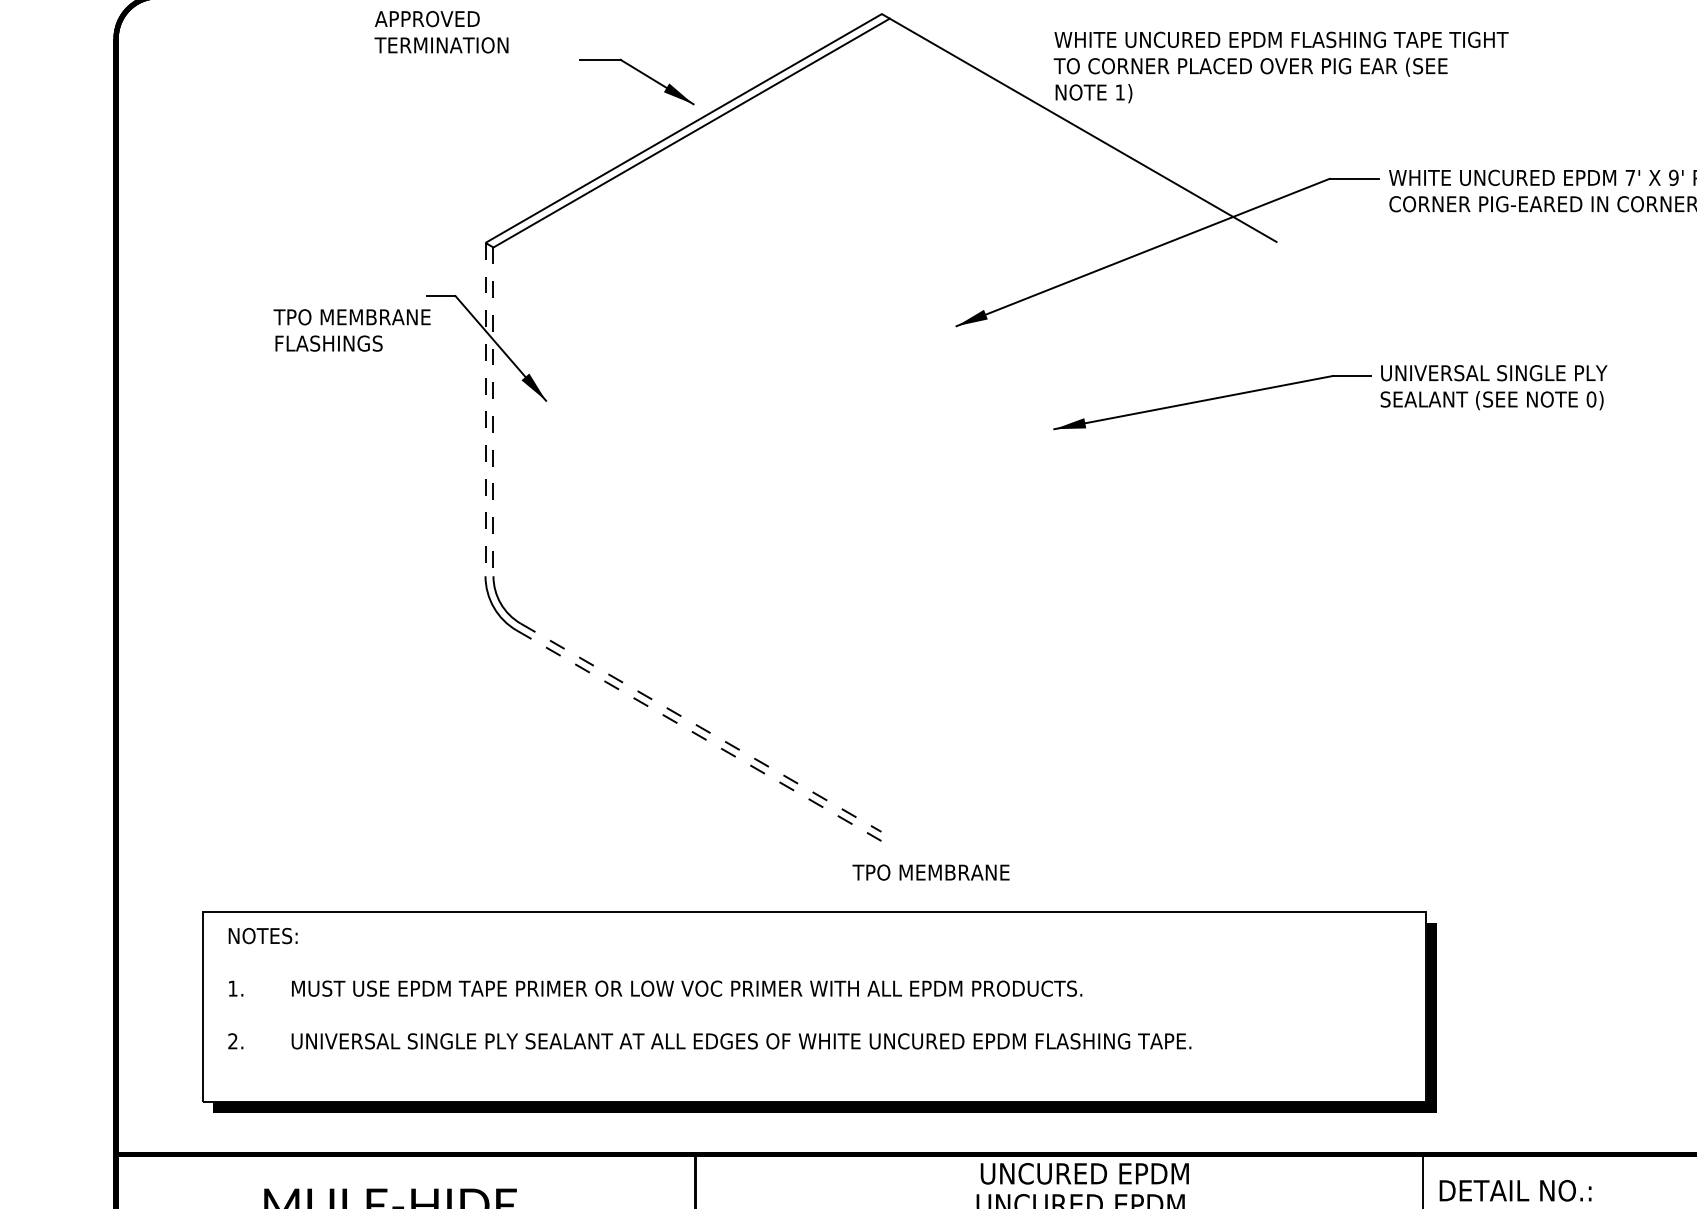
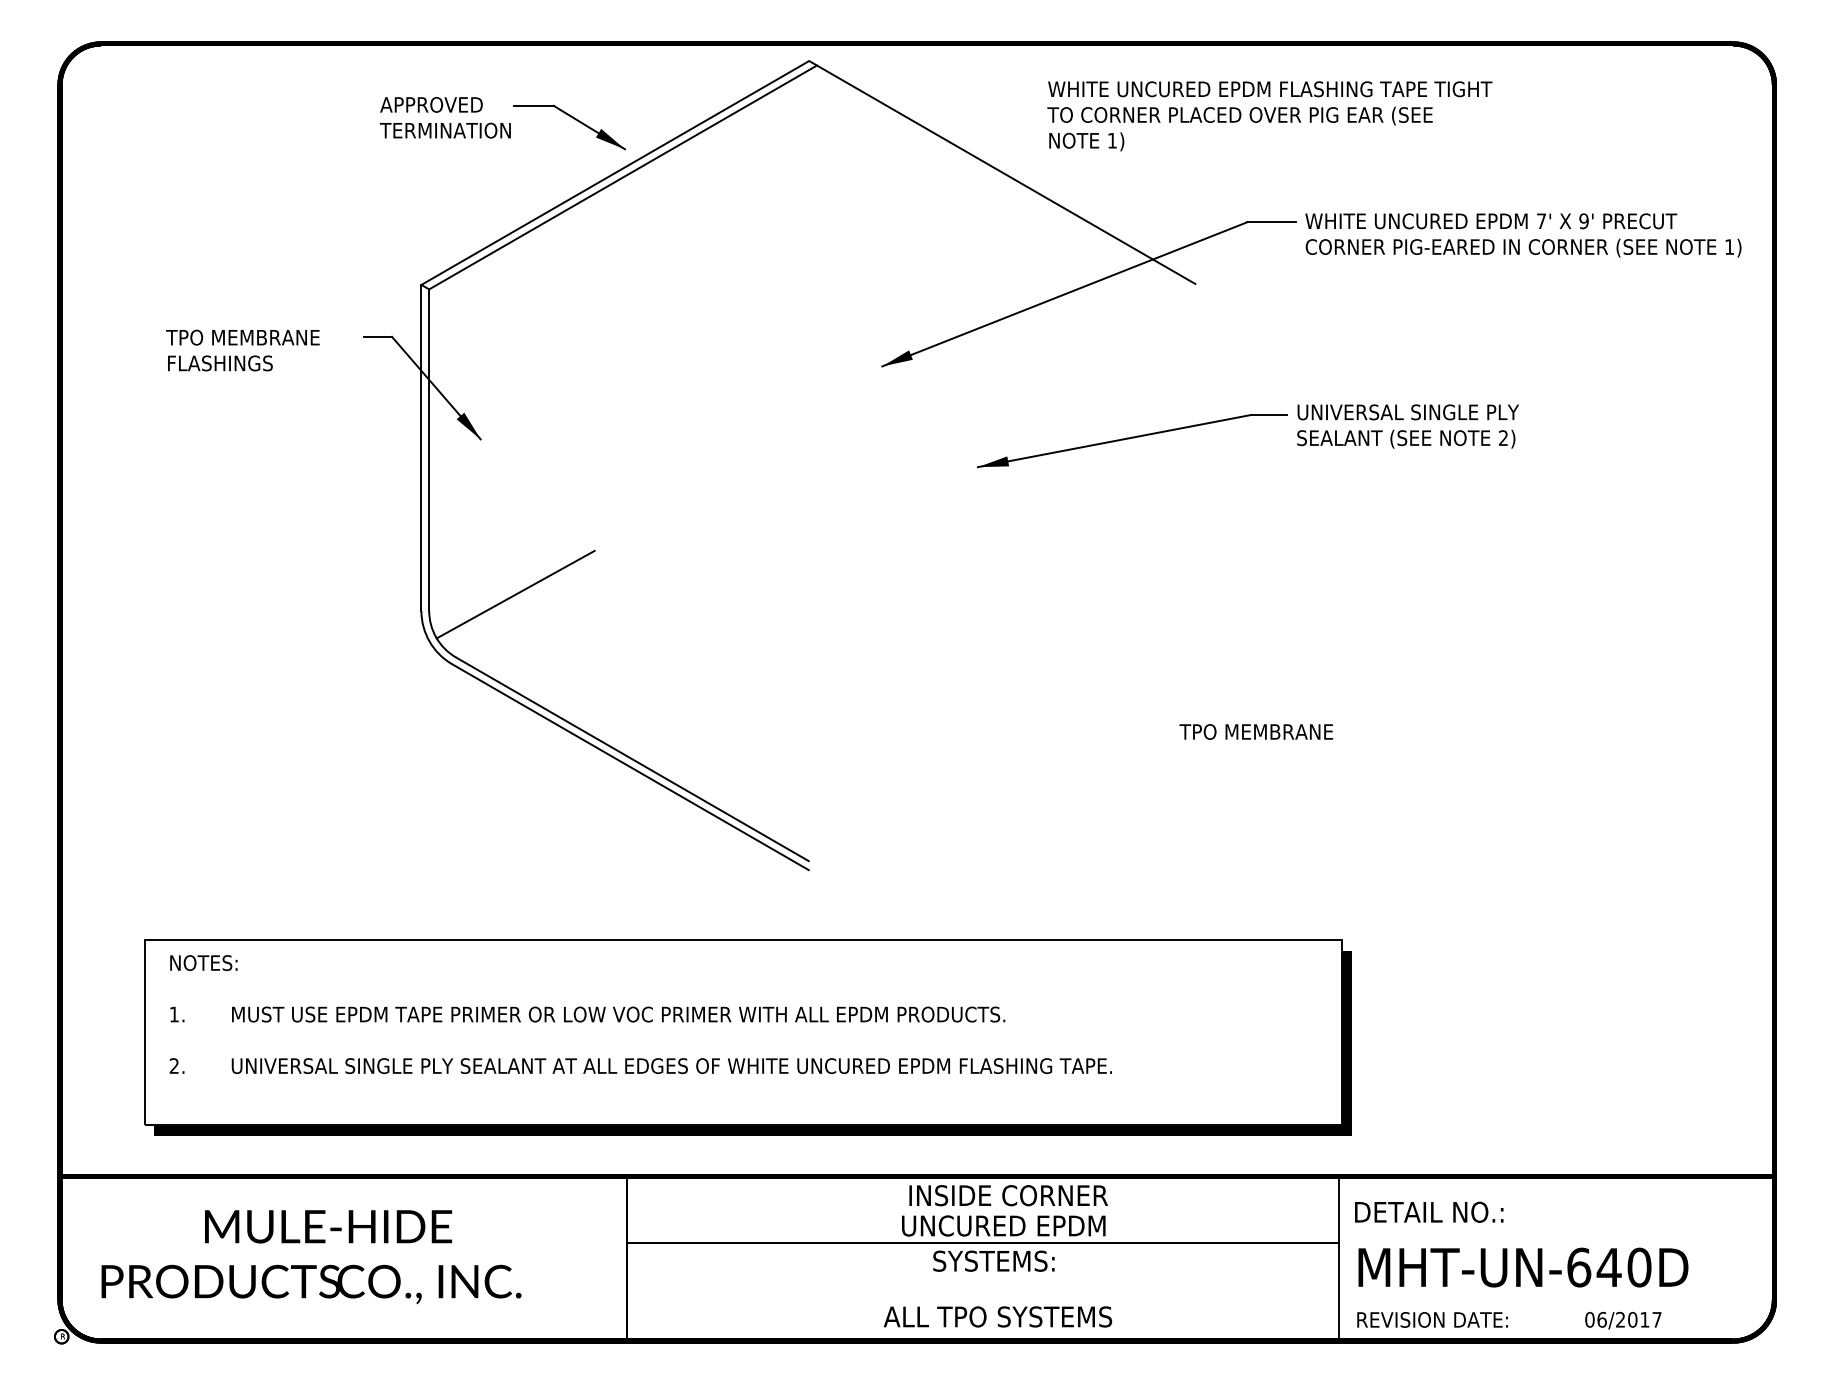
text: (440, 31) -> (444, 117), moved
text: (1280, 67) -> (1269, 116), moved
text: (351, 330) -> (242, 350), moved
text: (1591, 399) -> (1503, 438), 0) -> 2)
line: (485, 410) -> (421, 448), dashed -> solid
line: (493, 412) -> (429, 450), dashed -> solid
line: (581, 559) -> (515, 594), added
line: (701, 727) -> (632, 759), dashed -> solid
line: (699, 736) -> (630, 767), dashed -> solid
text: (931, 872) -> (1256, 731), moved
text: (1084, 1173) -> (1007, 1195), UNCURED EPDM -> INSIDE CORNER

